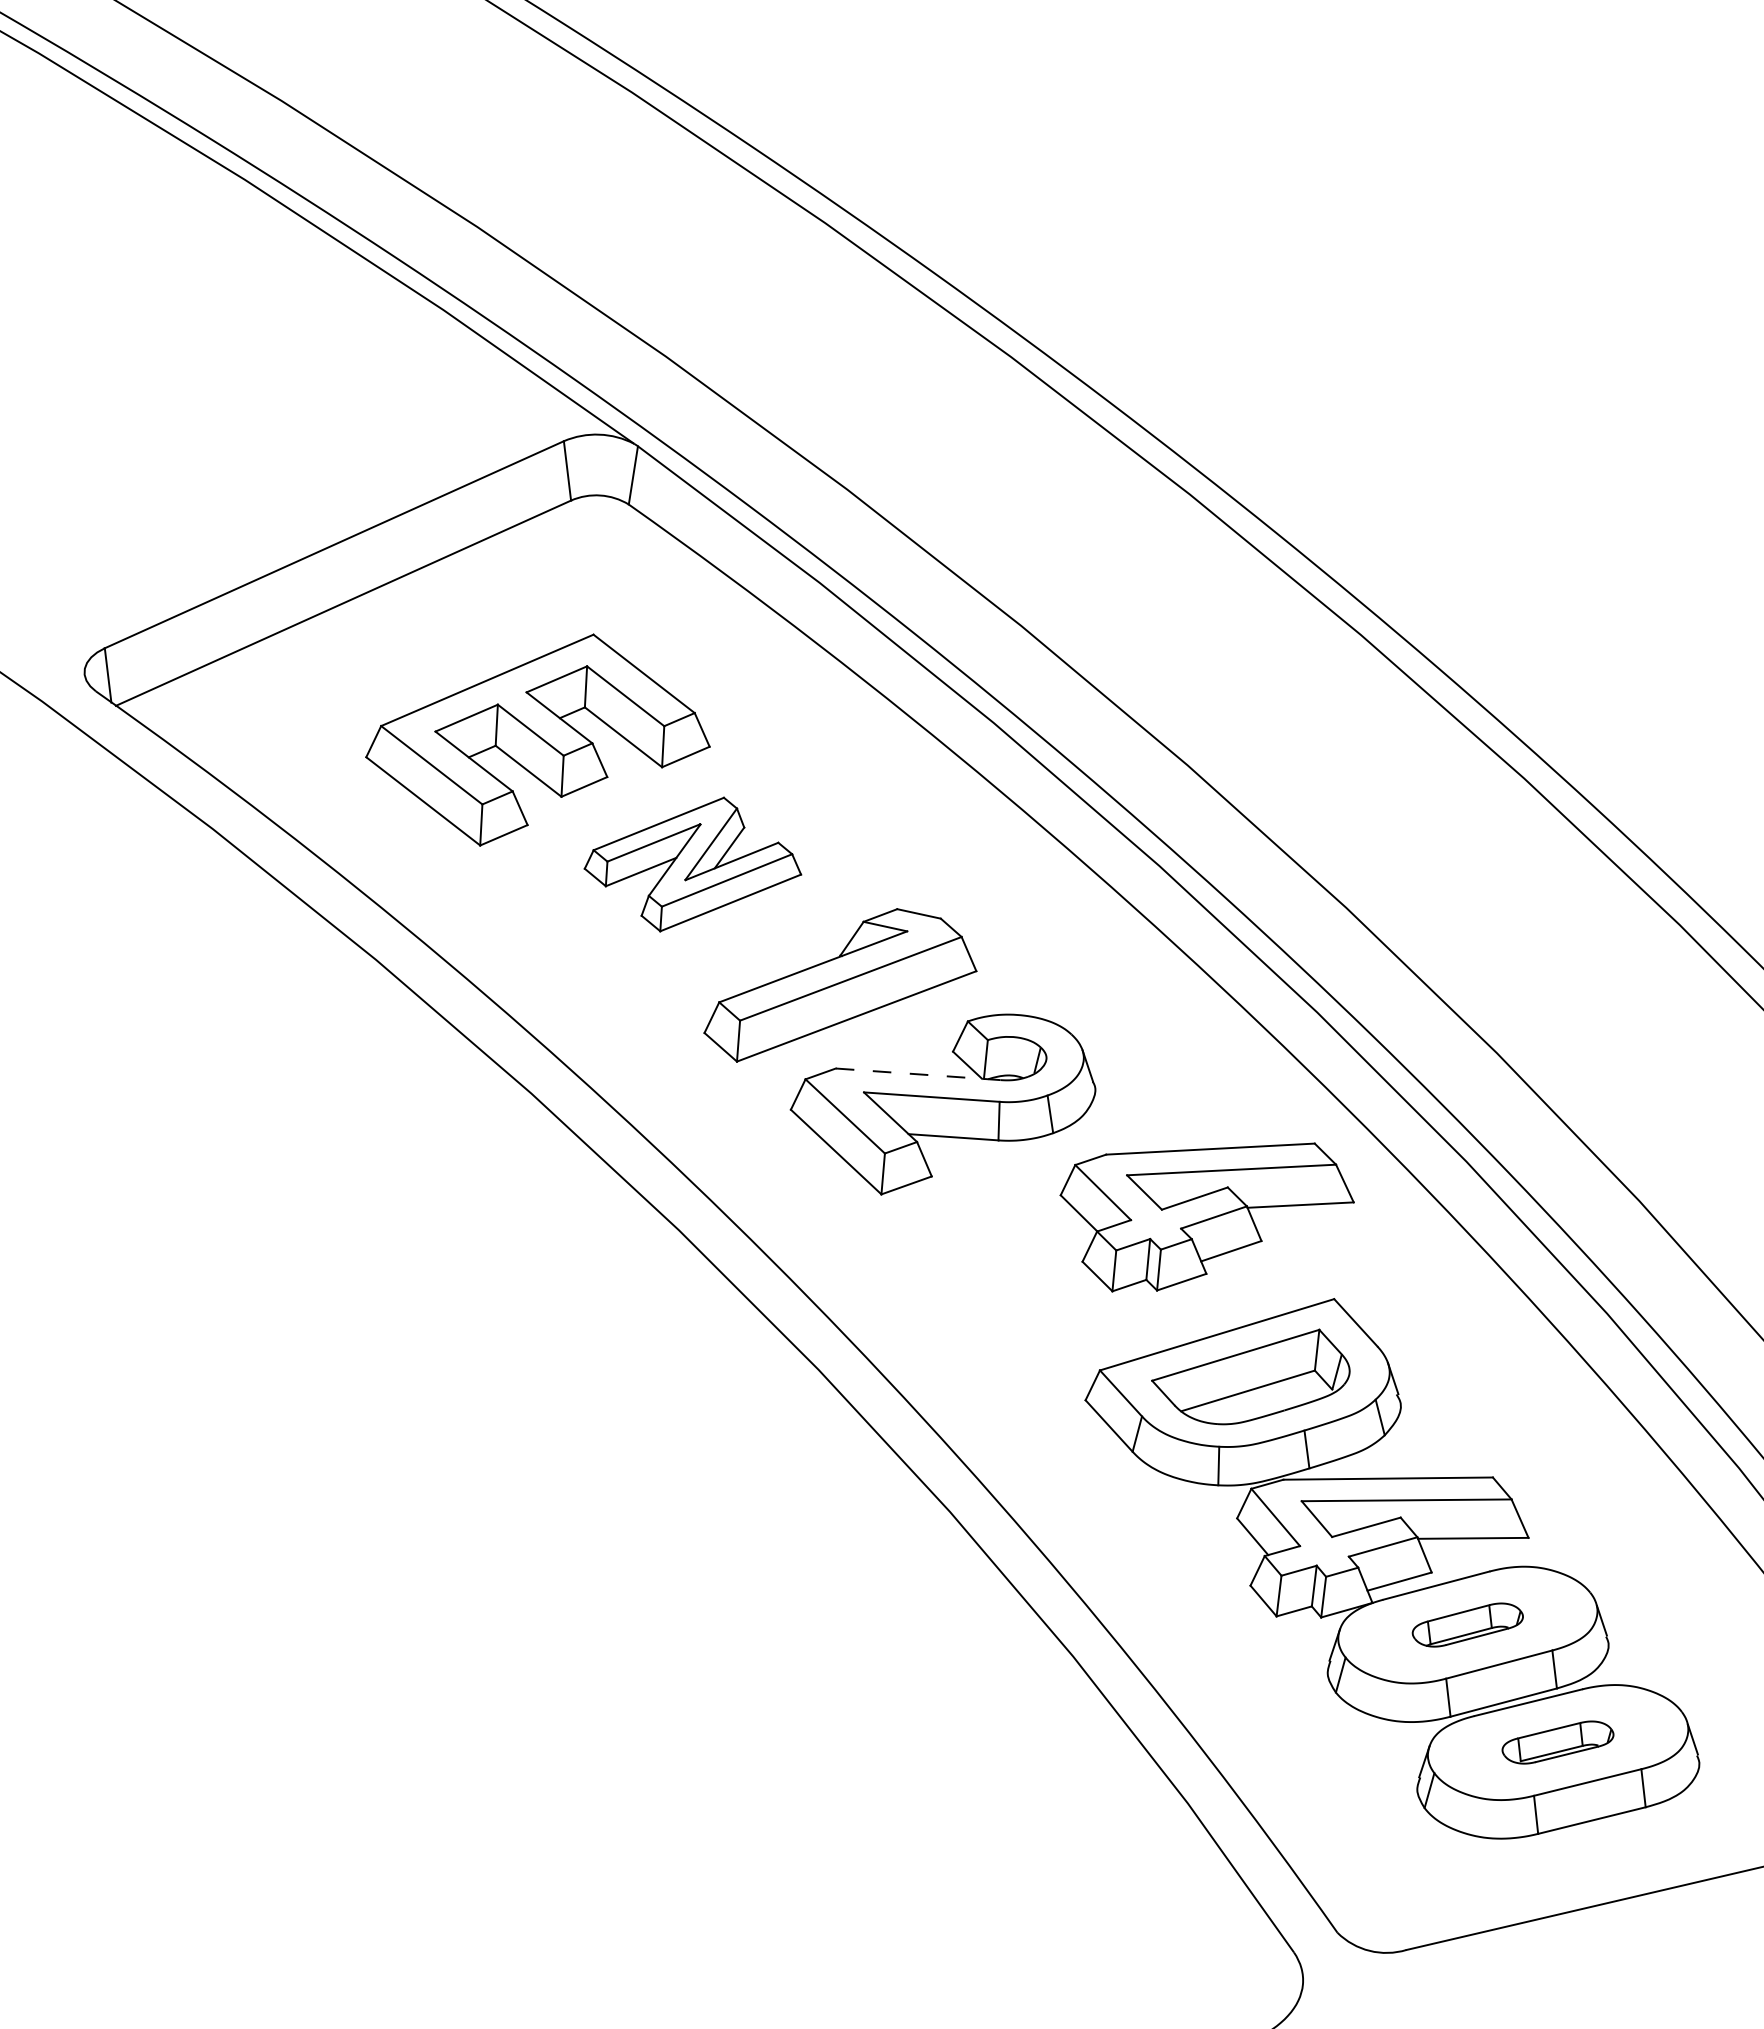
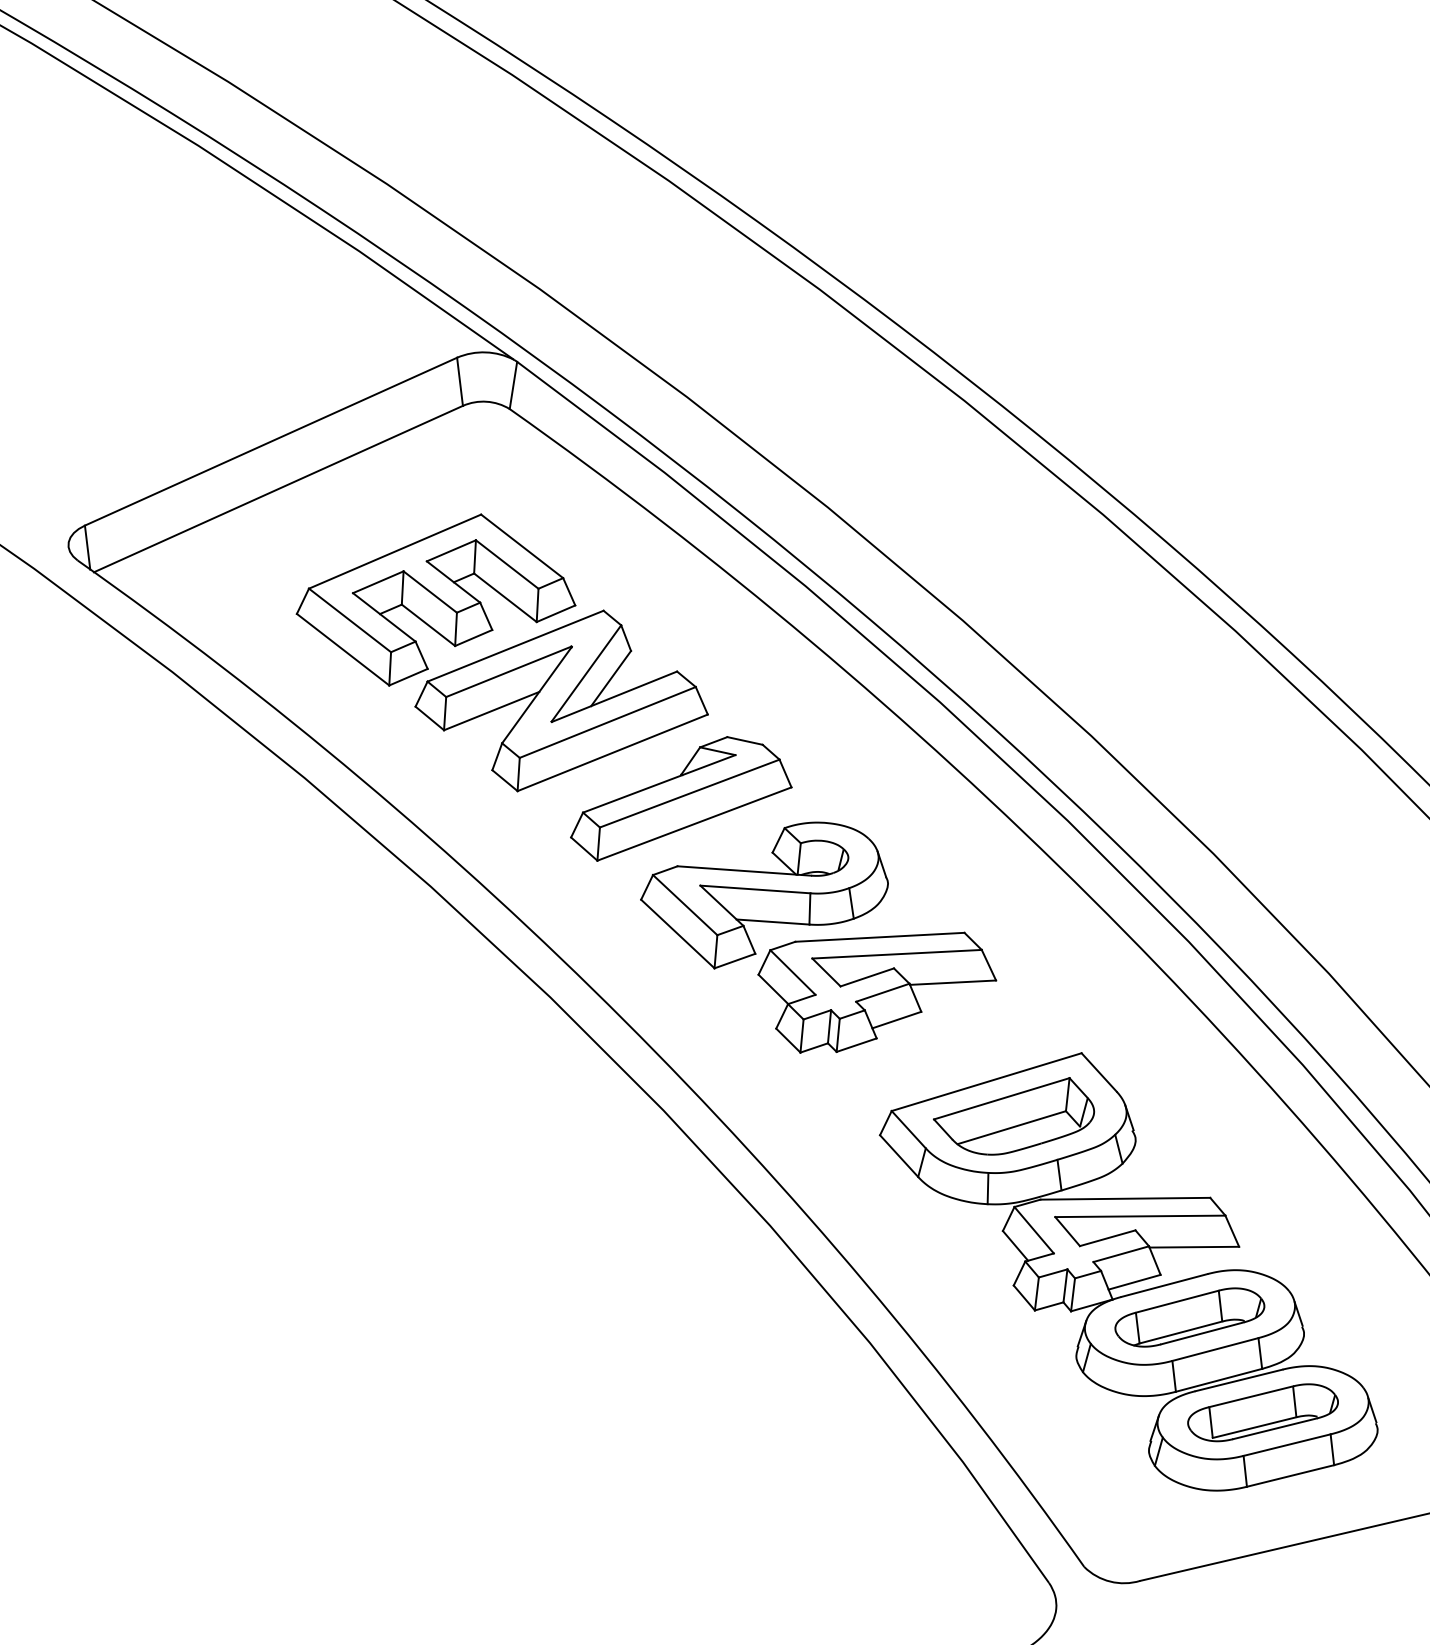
part: (692, 864) -> (561, 700), size x1.67
line: (918, 1074) -> (744, 871), dashed -> solid
part: (1206, 1217) -> (876, 992), moved
part: (1467, 1624) -> (1189, 1317), size x1.67
part: (1557, 1742) -> (1262, 1412), size x1.67

